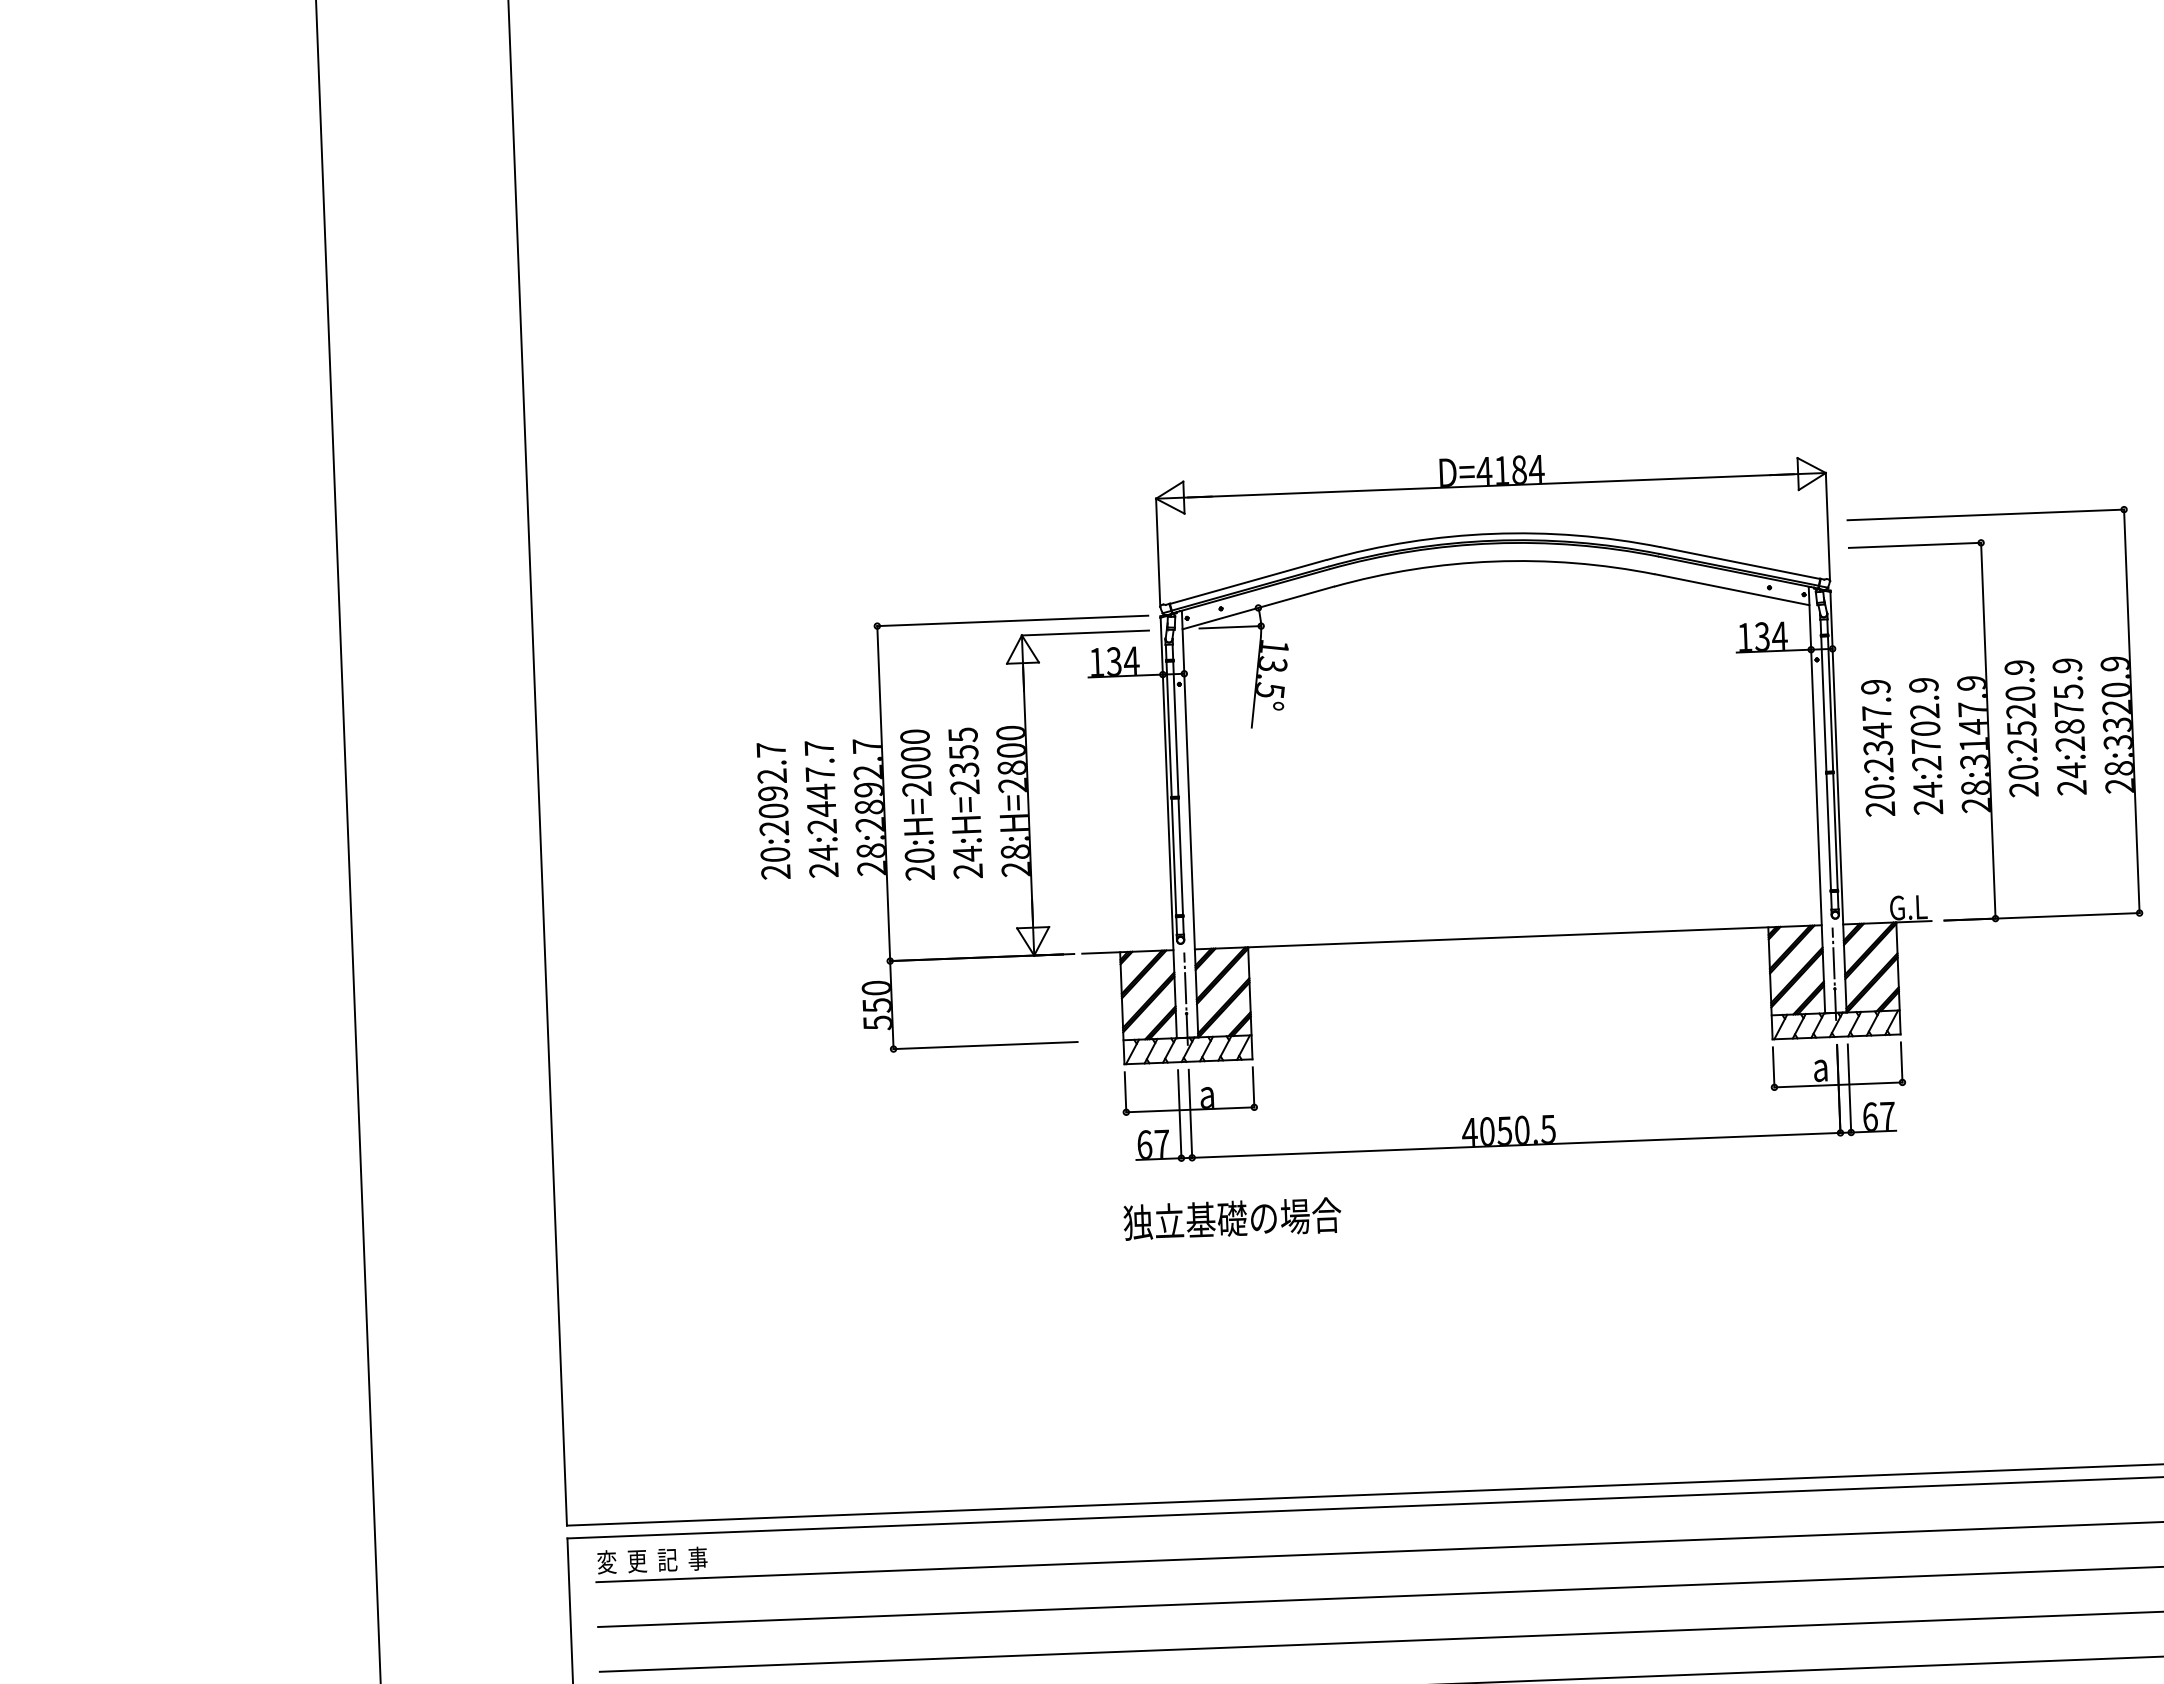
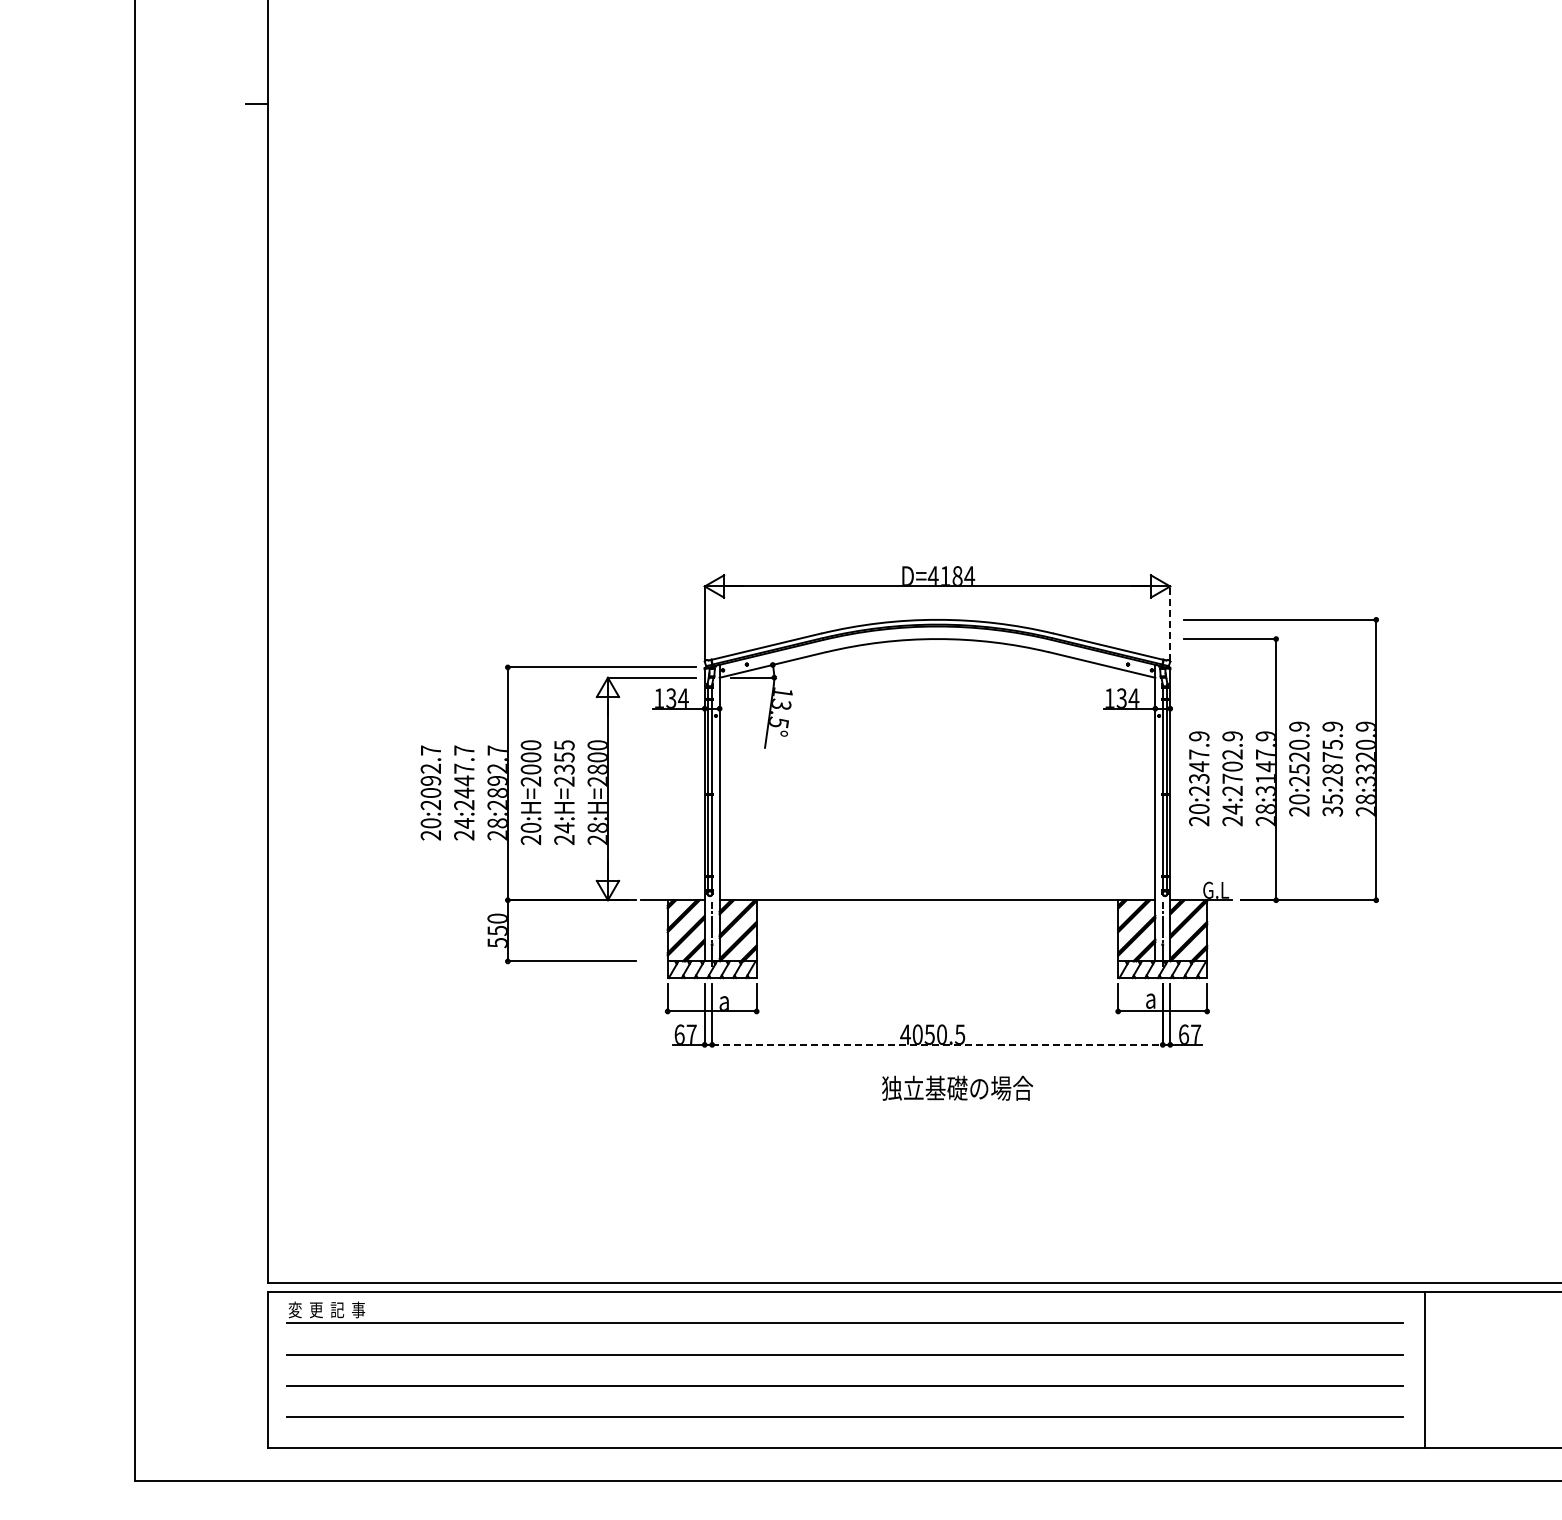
line: (1828, 526) -> (1170, 623), solid -> dashed
text: (2071, 779) -> (1332, 805), 24:2875.9 -> 35:2875.9
line: (1517, 1144) -> (938, 1044), solid -> dashed
text: (1232, 1217) -> (957, 1087), moved

